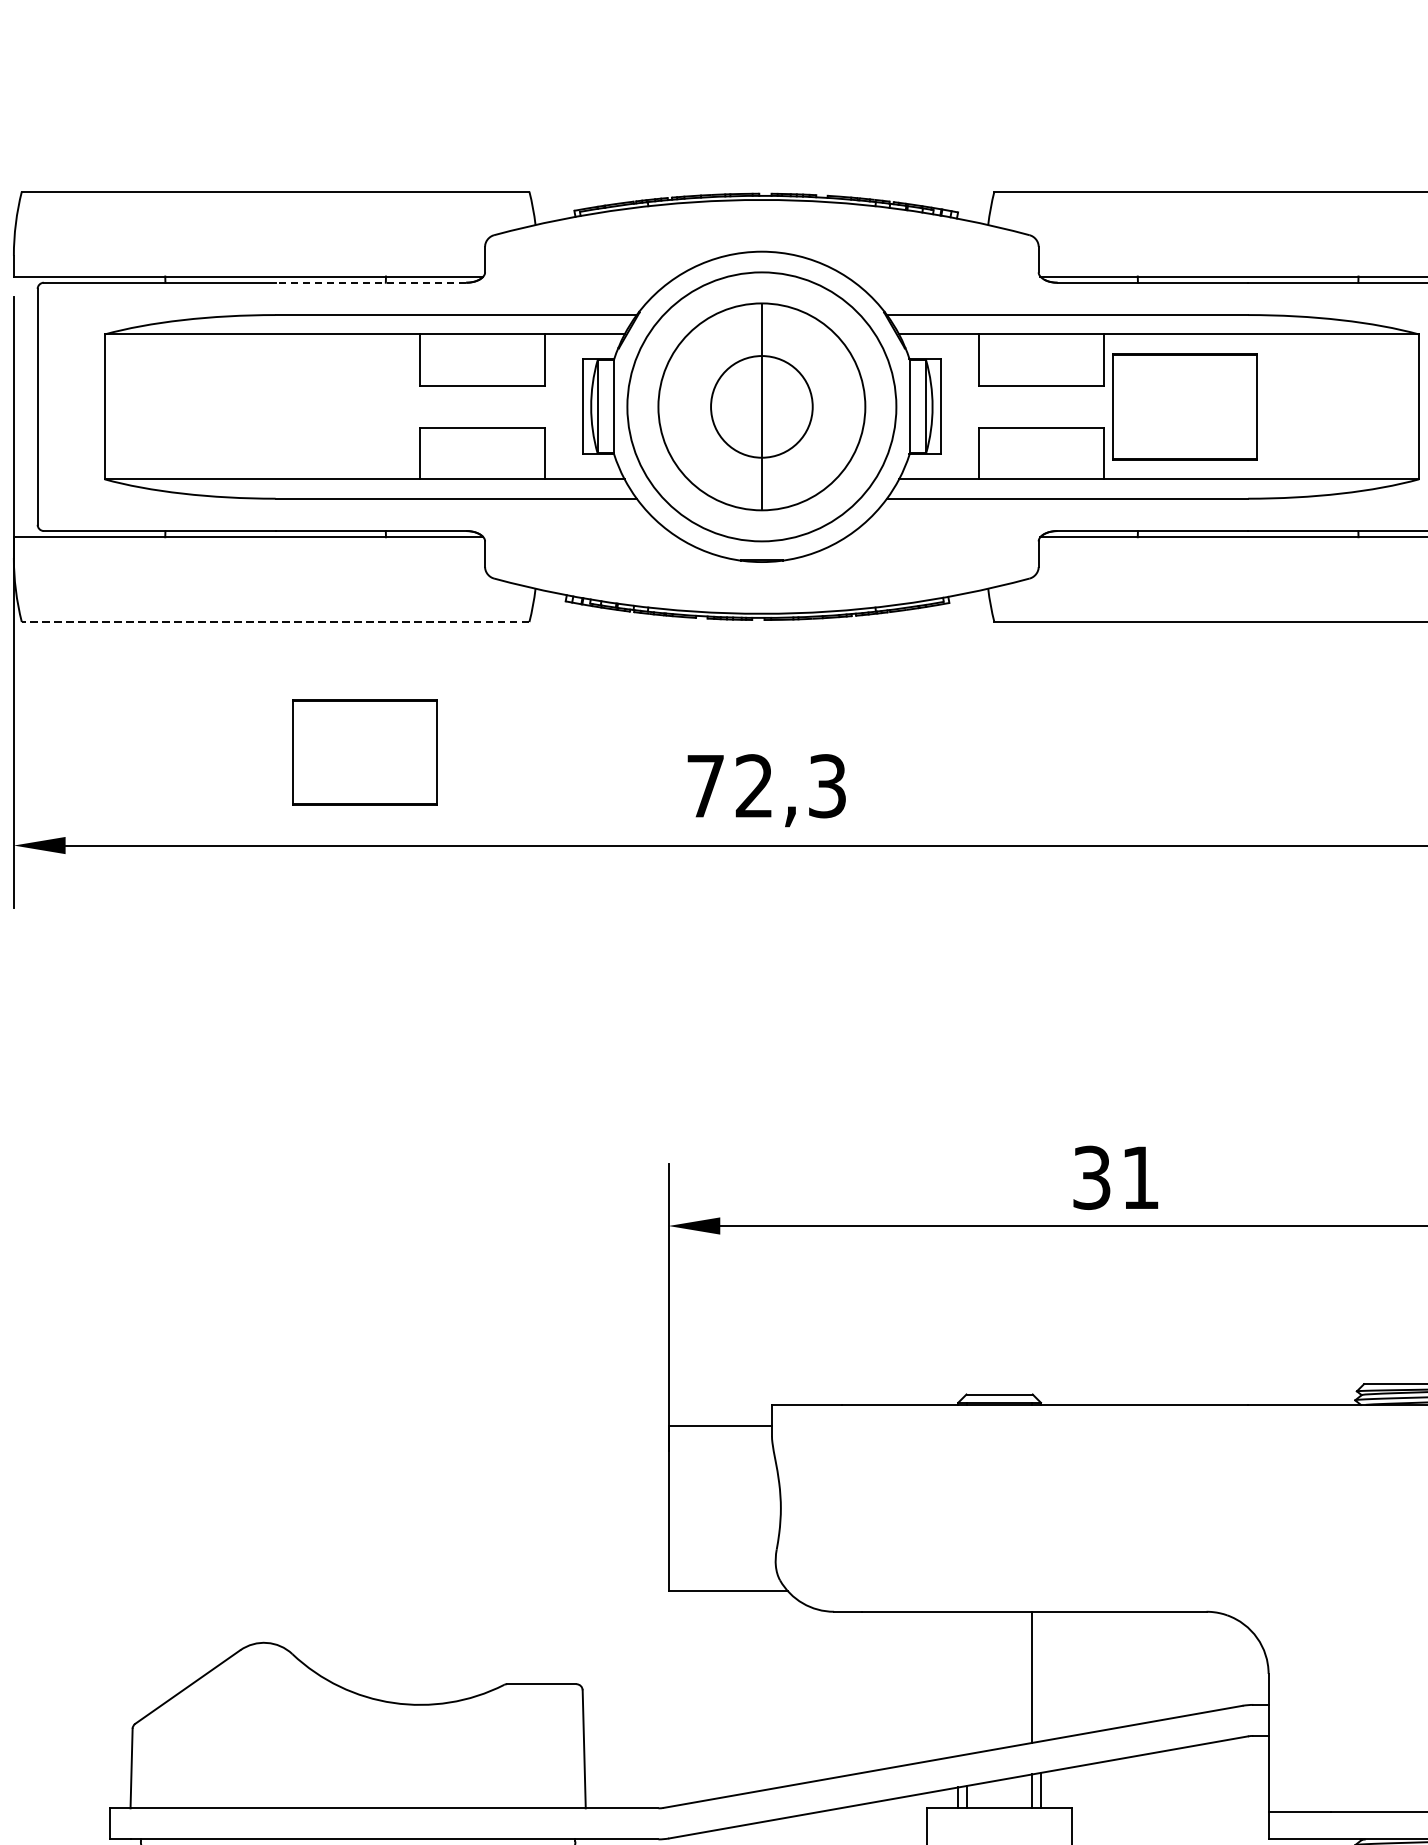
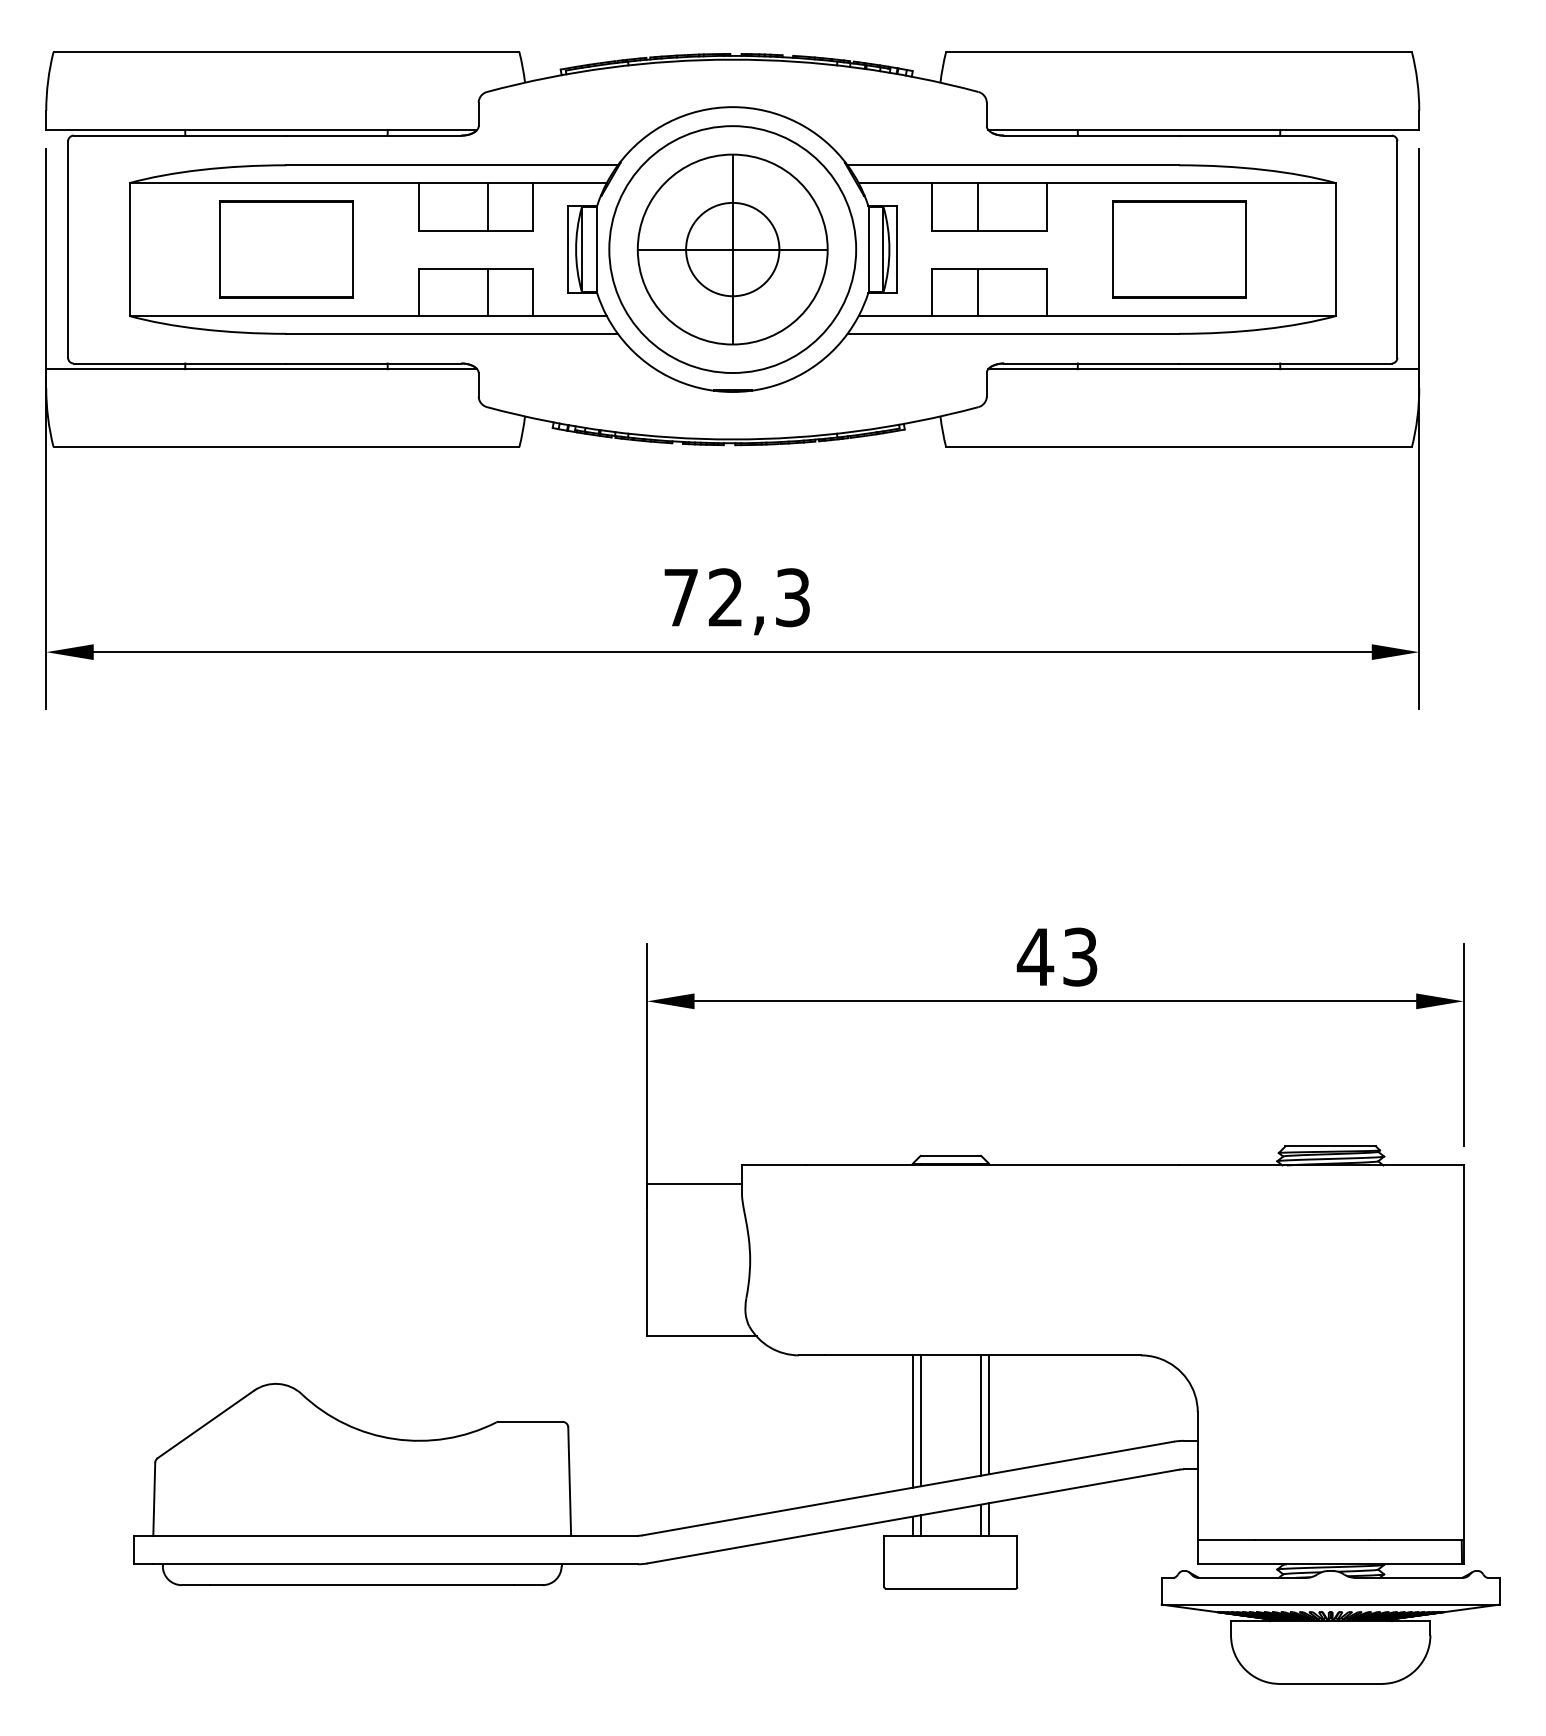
line: (370, 282) -> (373, 135), dashed -> solid
line: (494, 359) -> (487, 206), added
line: (1028, 359) -> (977, 206), added
line: (761, 406) -> (732, 249), added
part: (1185, 406) -> (1179, 249), moved
line: (494, 453) -> (487, 292), added
line: (1028, 453) -> (977, 292), added
line: (275, 622) -> (286, 447), dashed -> solid
part: (365, 752) -> (286, 249), moved
text: (1114, 1177) -> (1056, 956), 31 -> 43
line: (1040, 1676) -> (988, 1414), added
line: (966, 1682) -> (920, 1420), added
line: (957, 1683) -> (912, 1421), added

